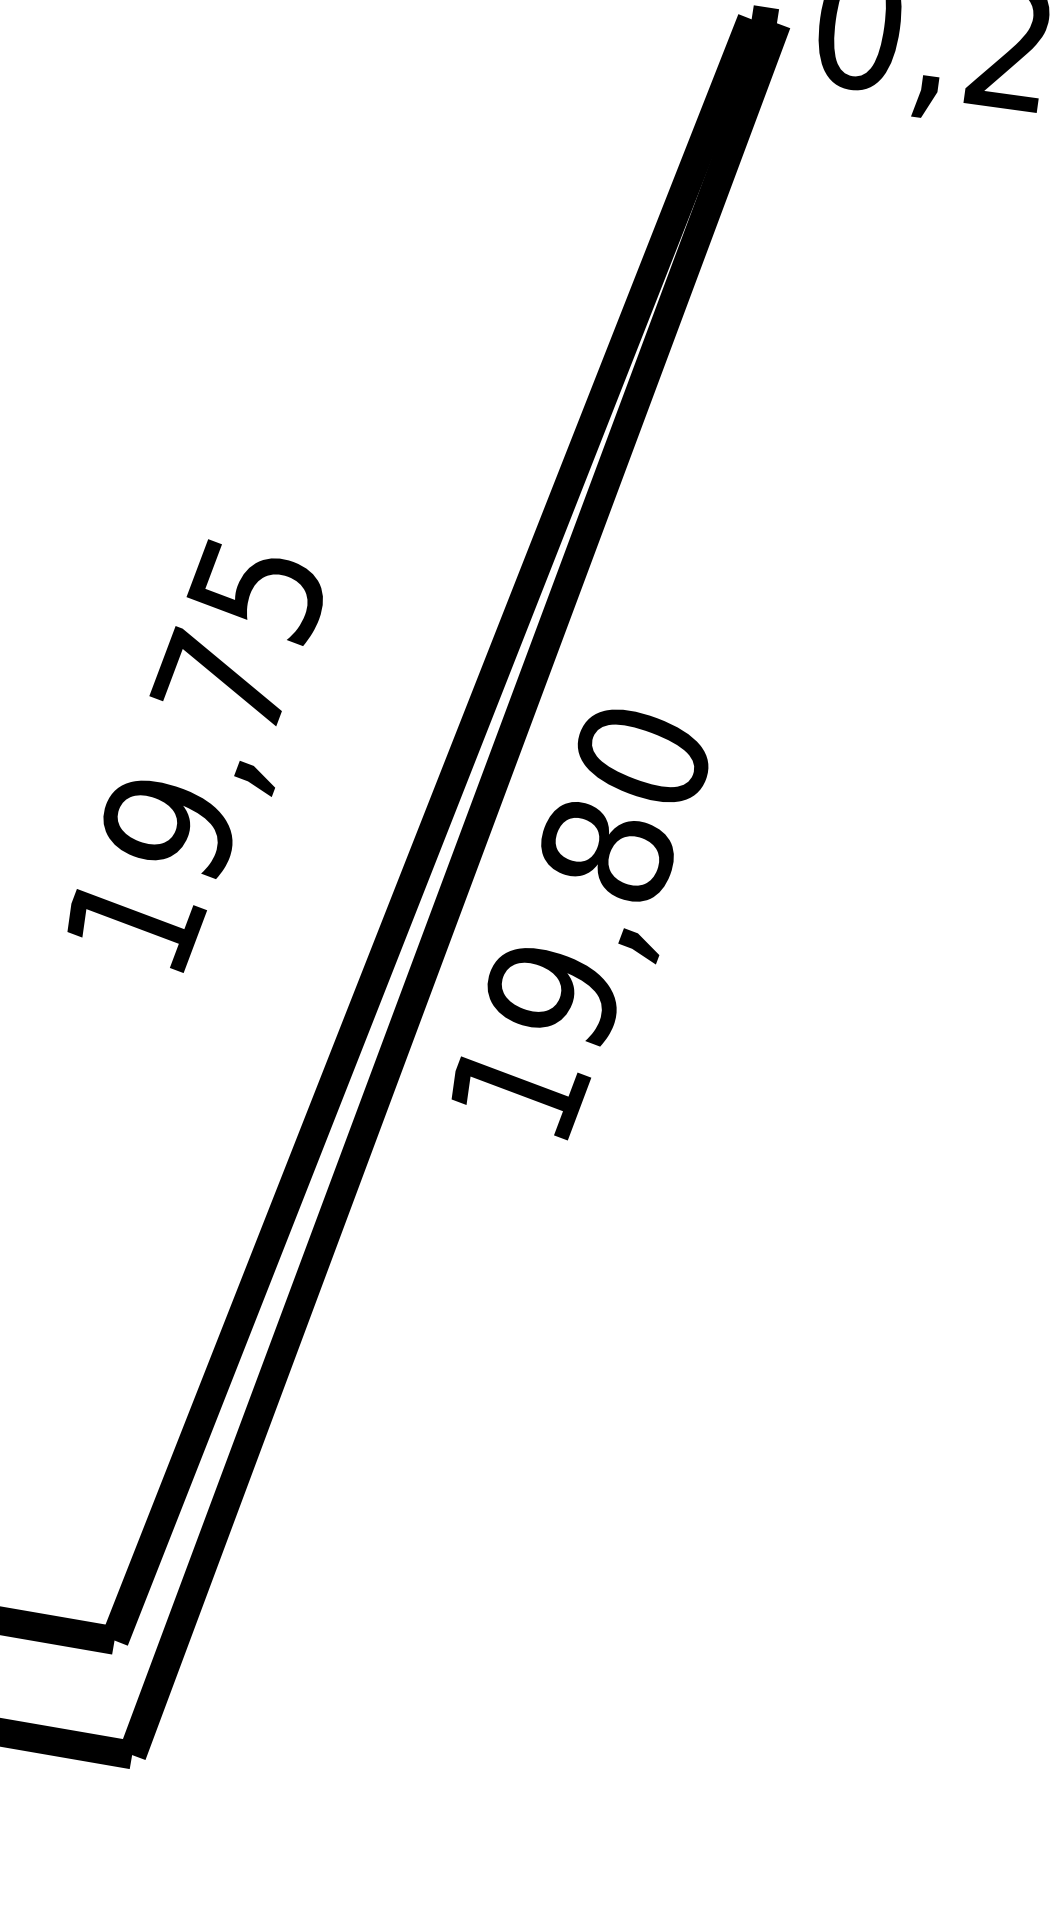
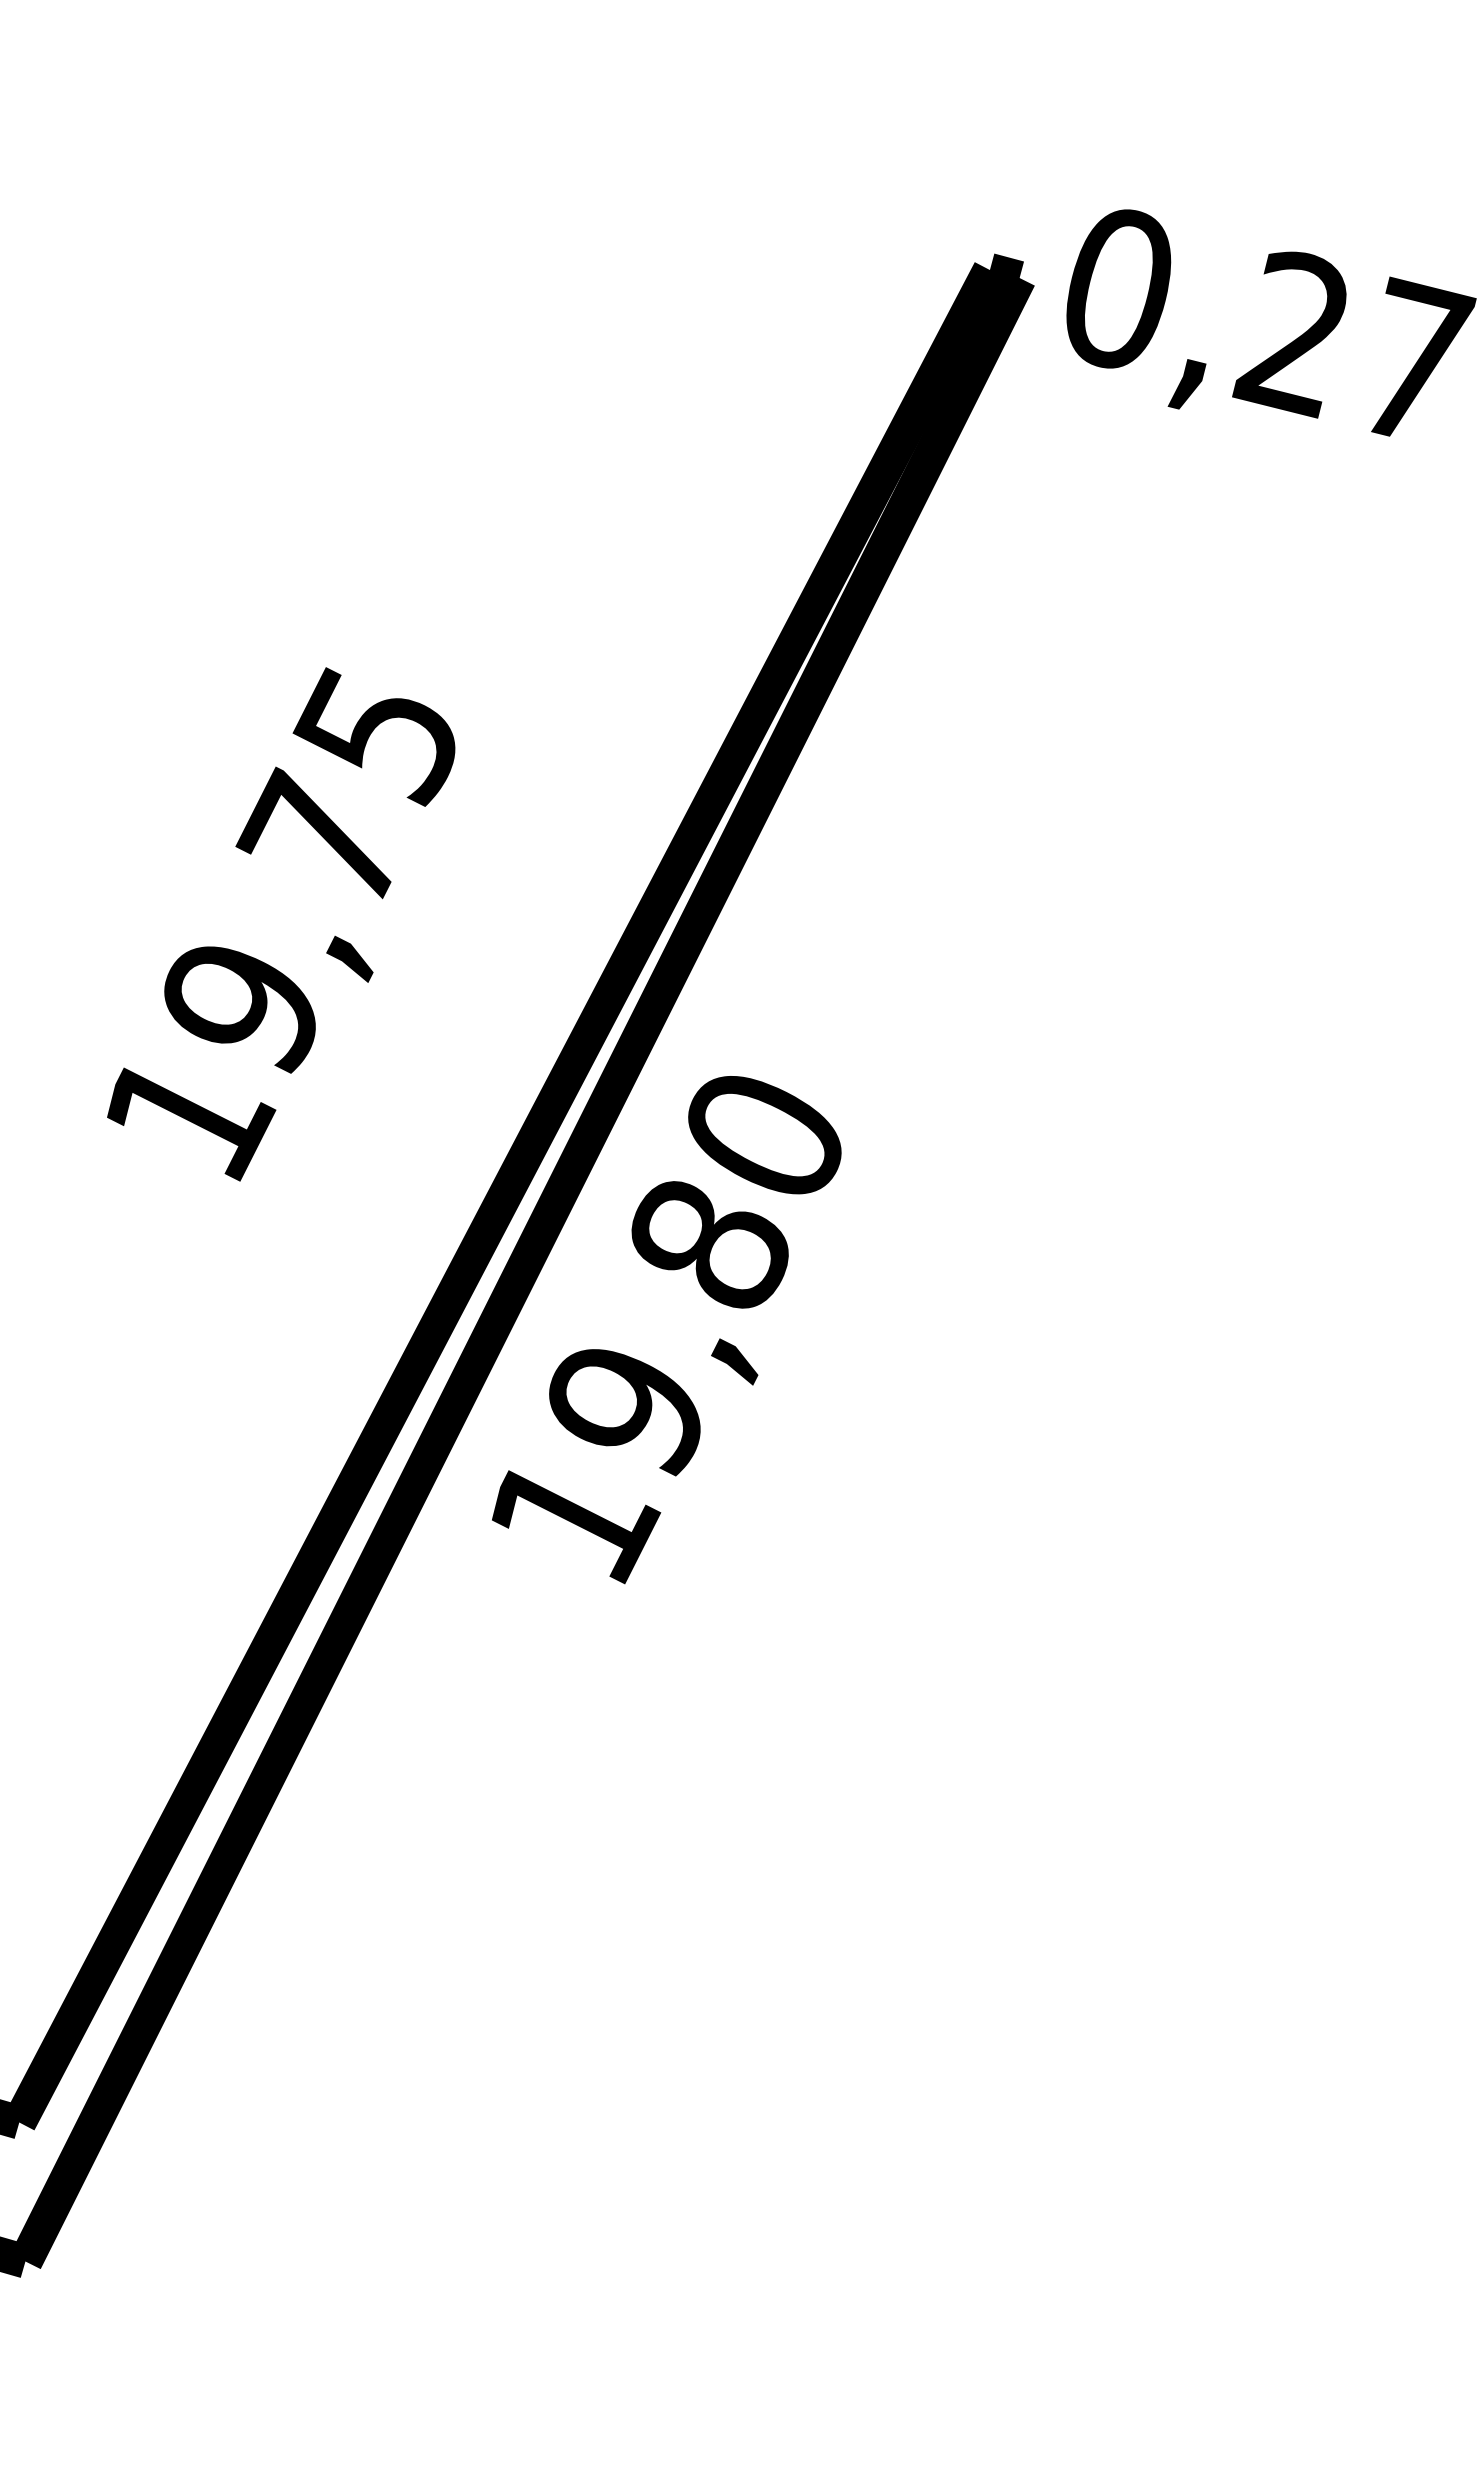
text: (194, 756) -> (281, 924), moved

